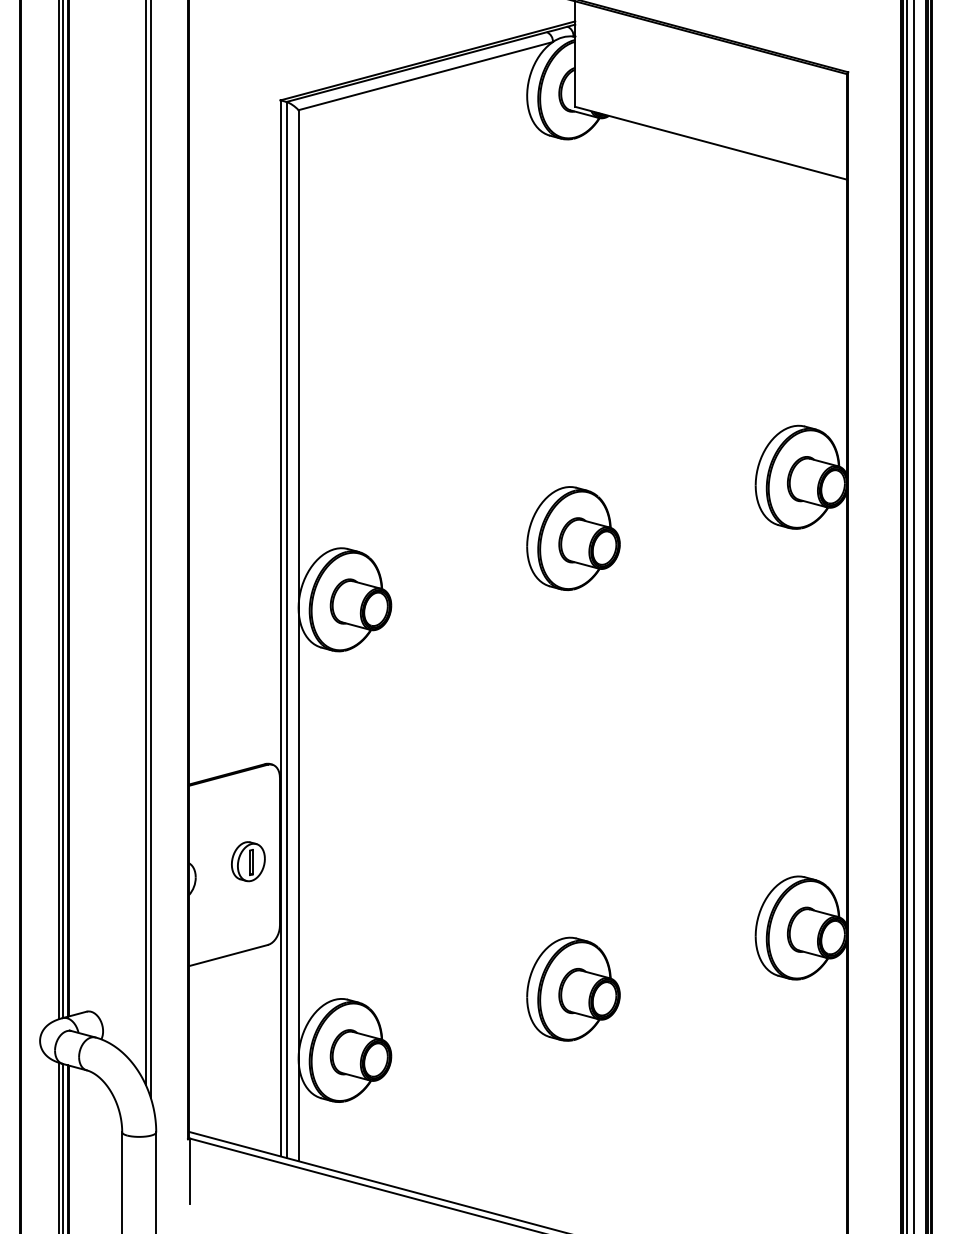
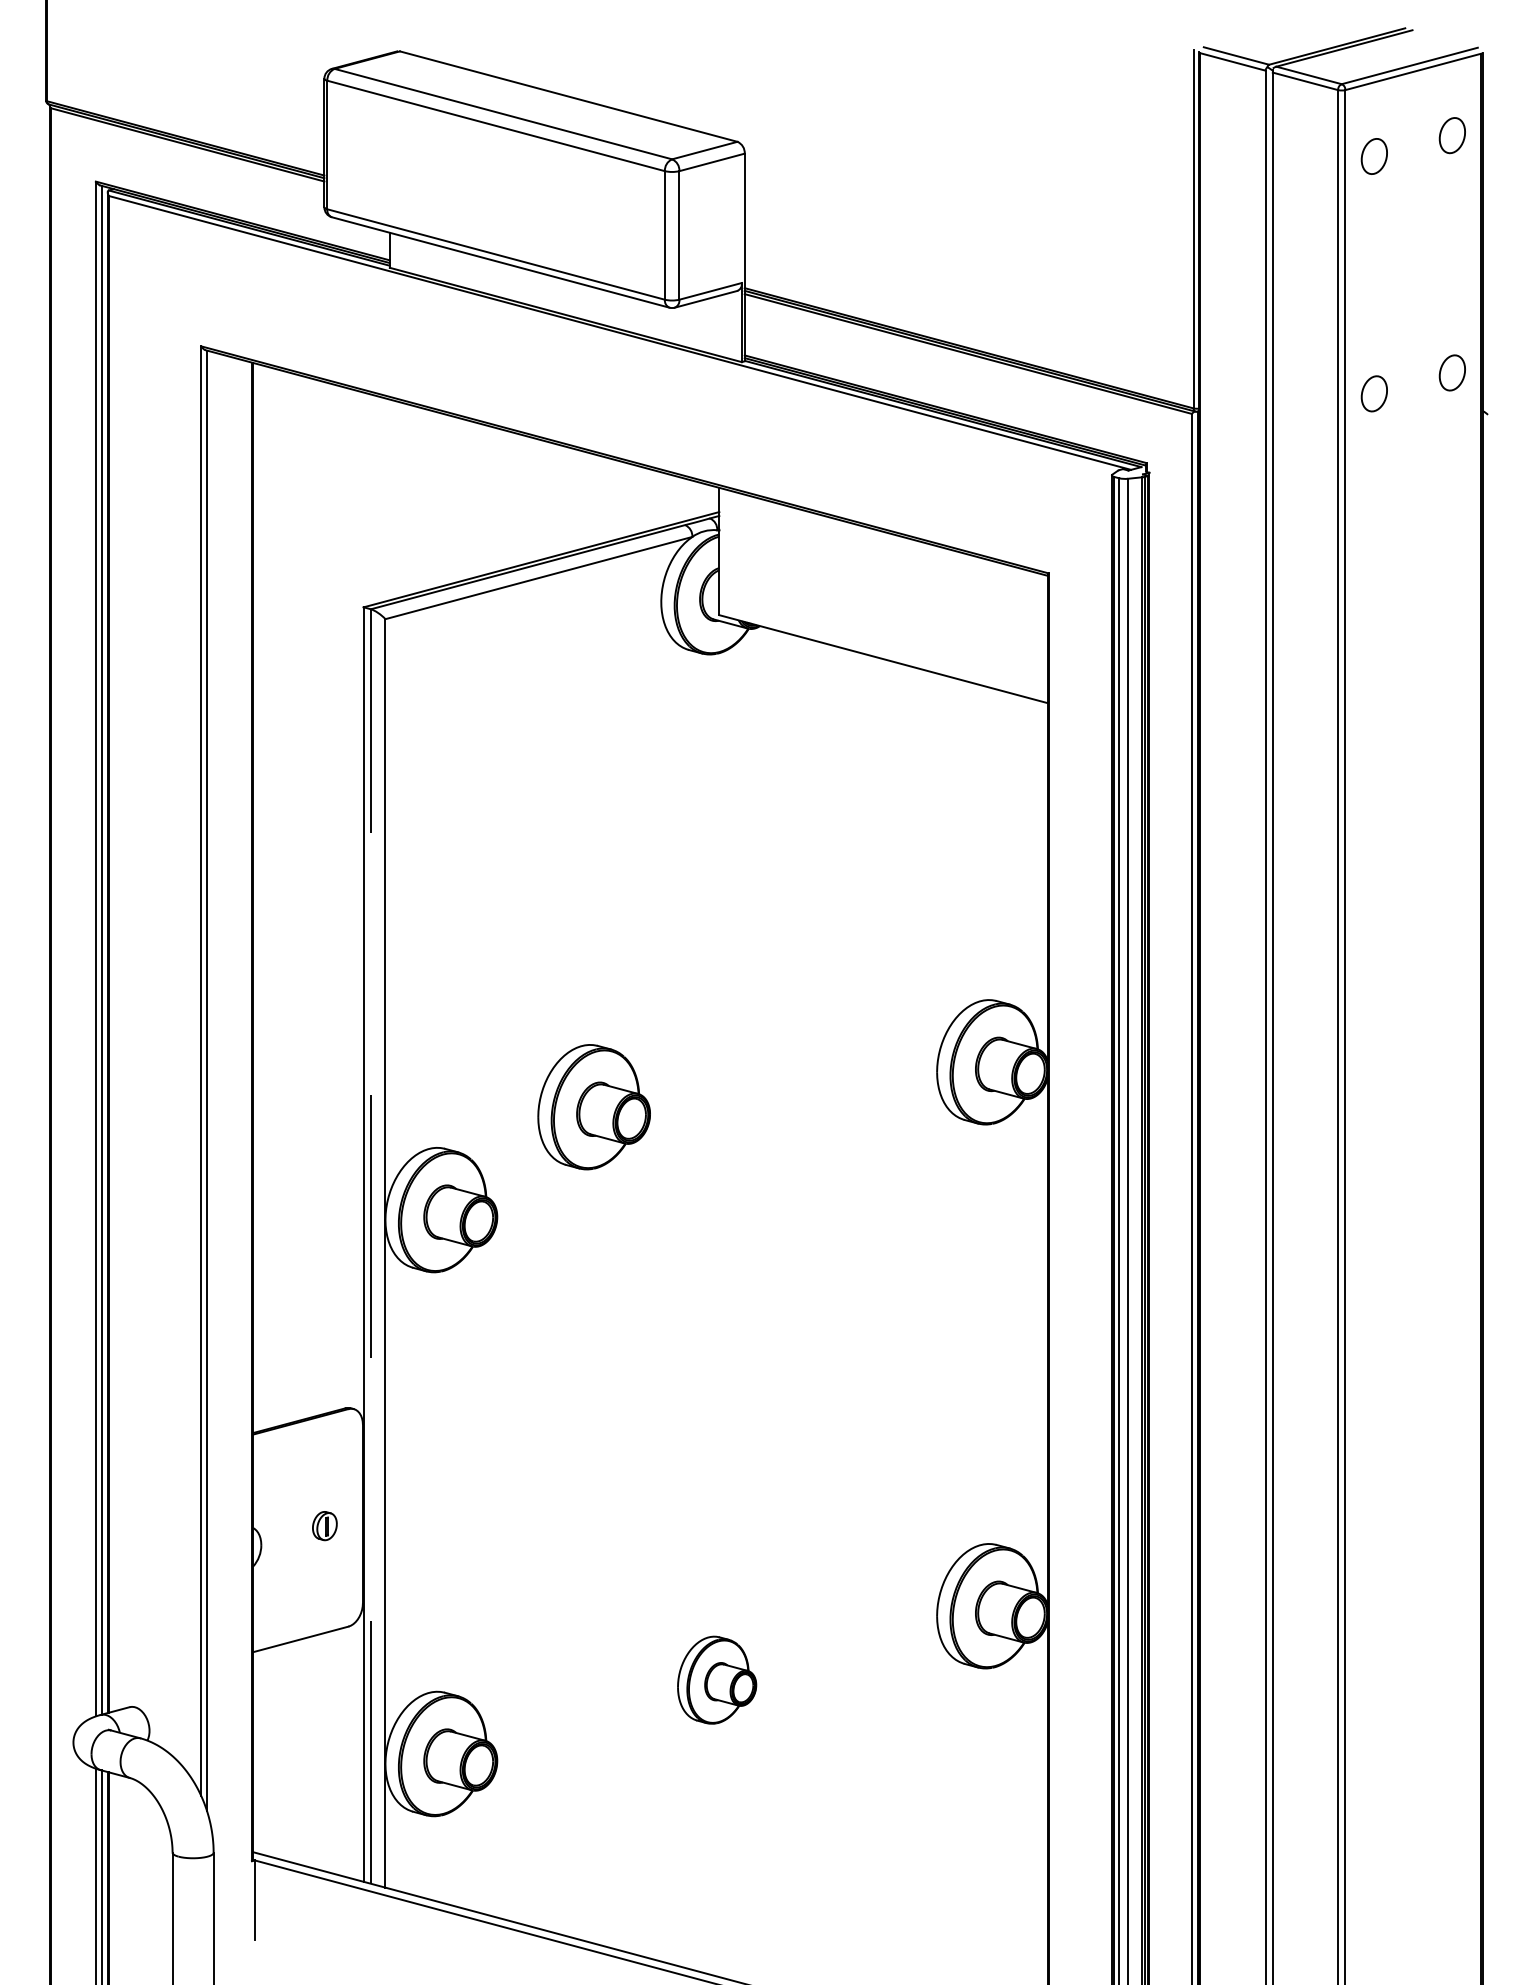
part: (572, 538) -> (593, 1107), moved
line: (286, 629) -> (370, 1246), solid -> dashed
part: (248, 861) -> (324, 1525), size x0.6
part: (572, 989) -> (716, 1680), size x0.7

